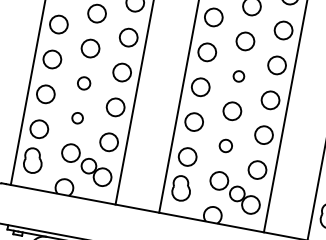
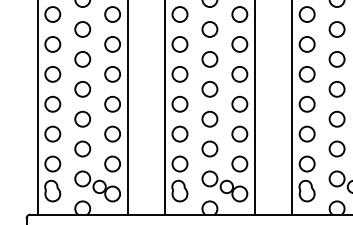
circle: (238, 76) -> (209, 89), size x1.67
circle: (83, 82) -> (82, 118), size x1.43
circle: (77, 117) -> (82, 148), size x1.67
circle: (225, 145) -> (209, 148), size x1.43

